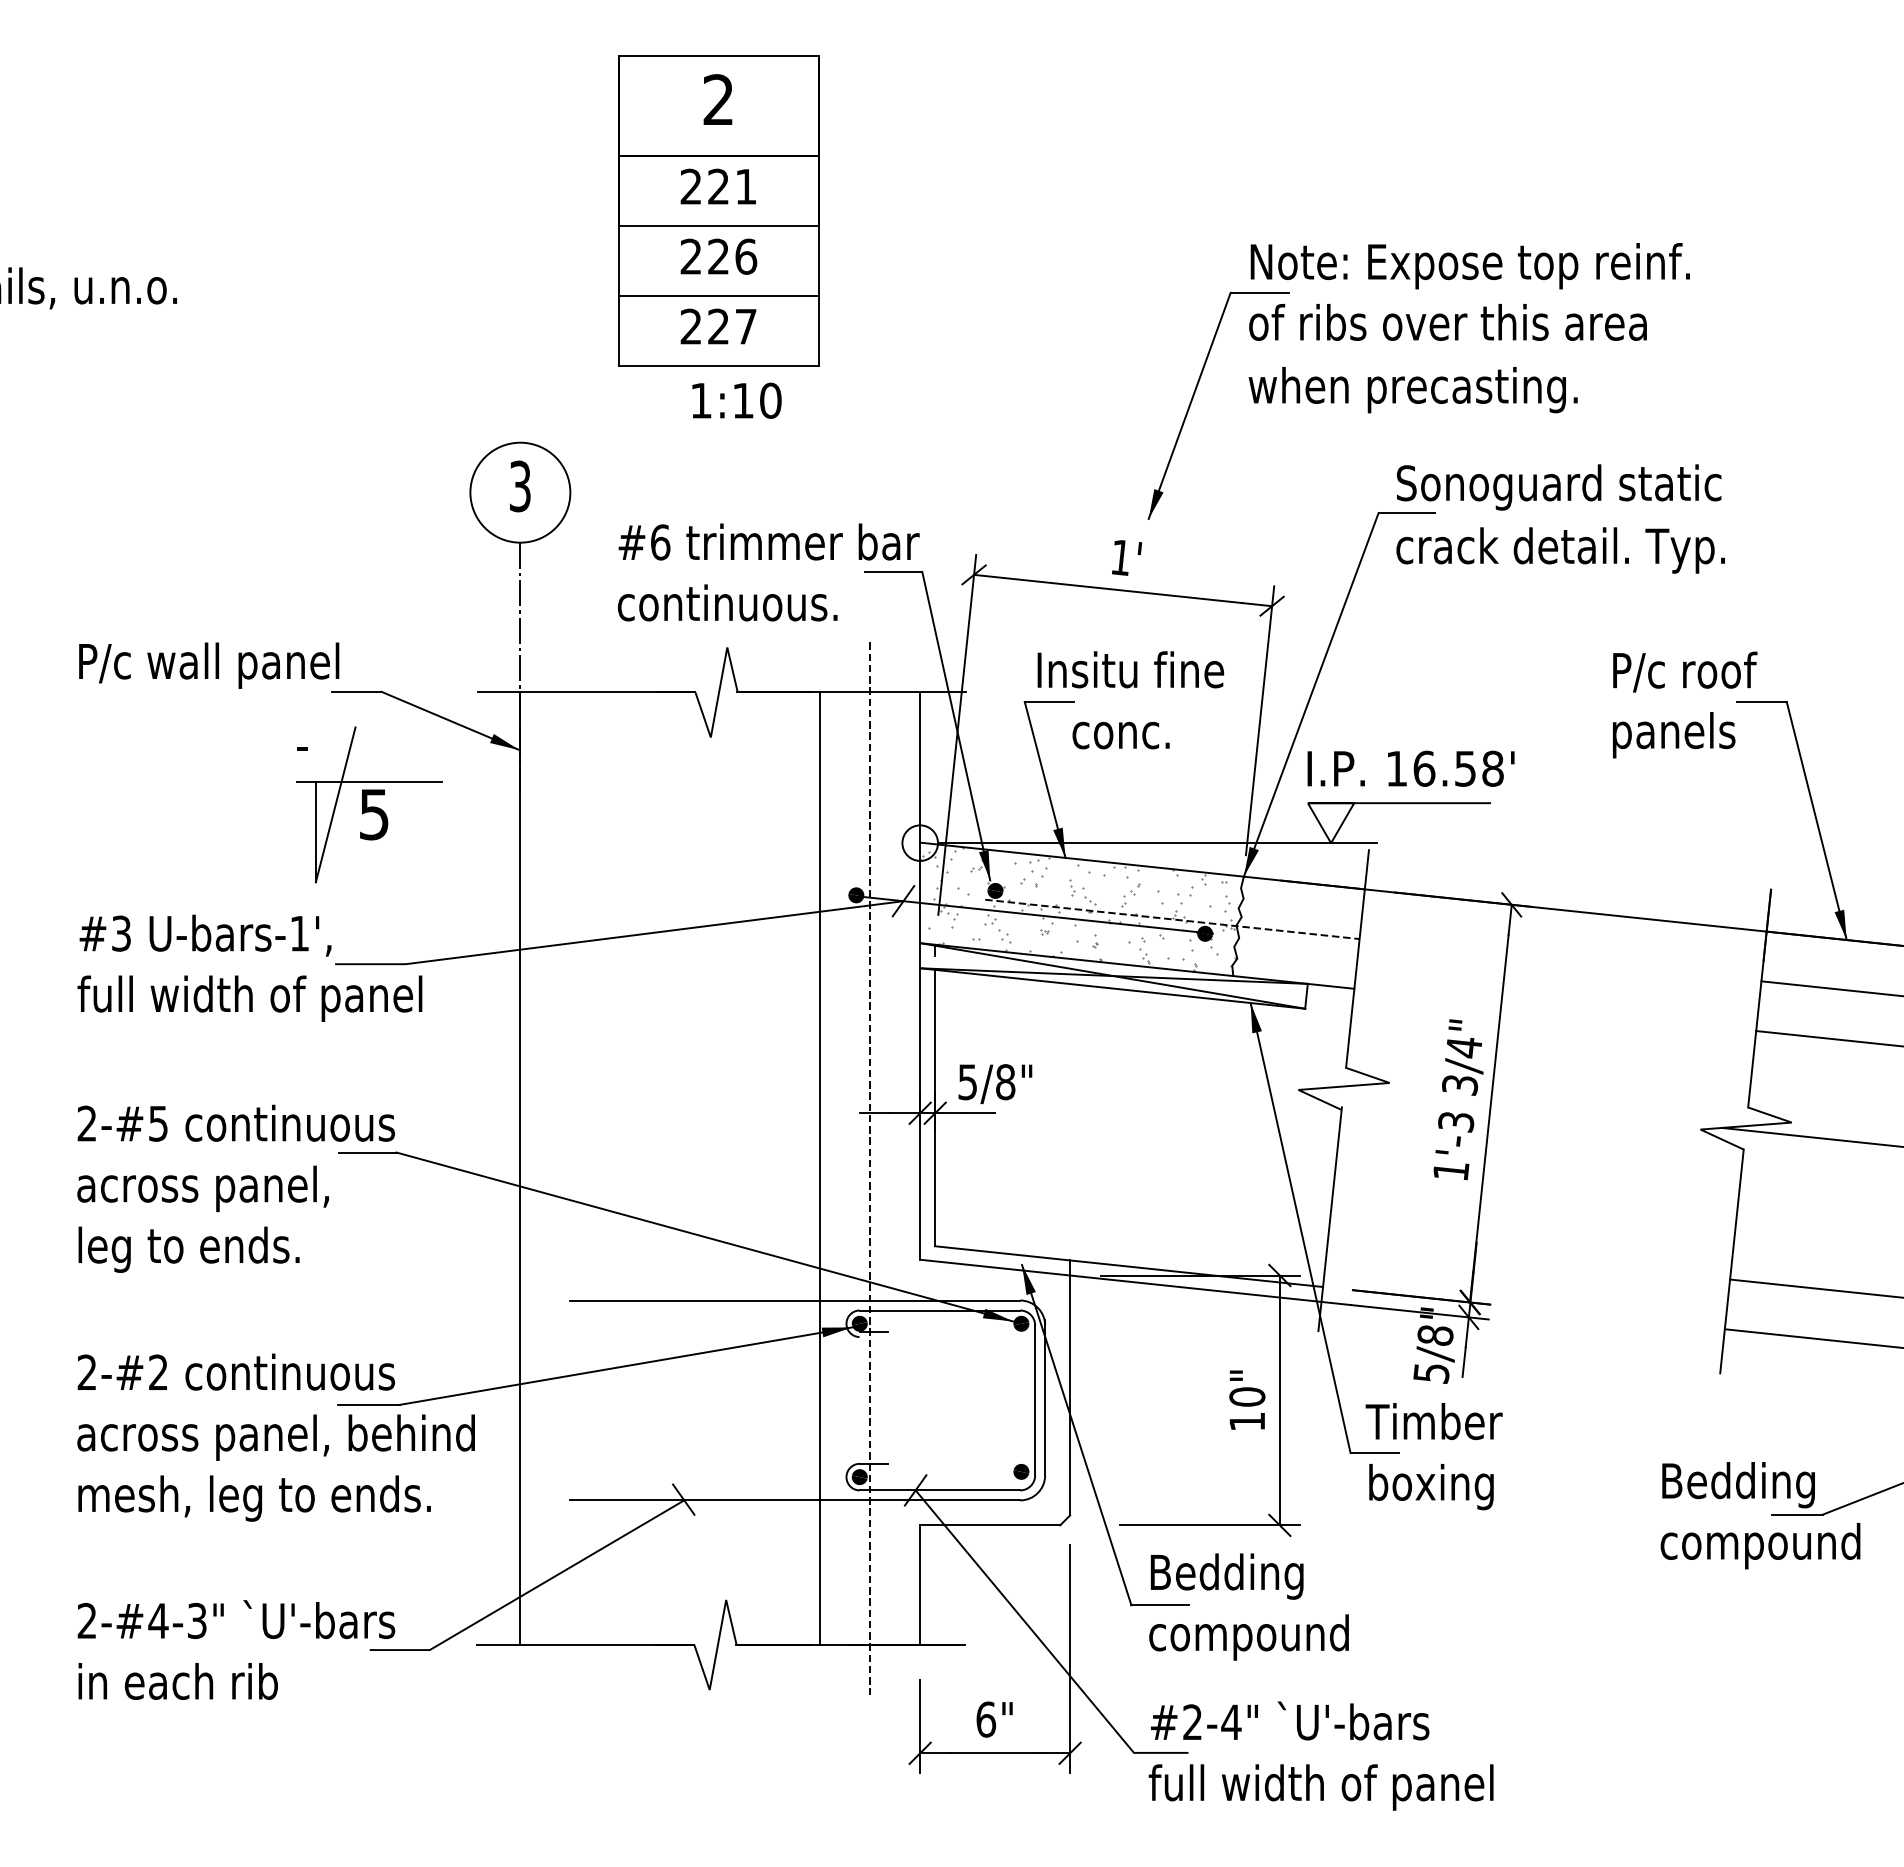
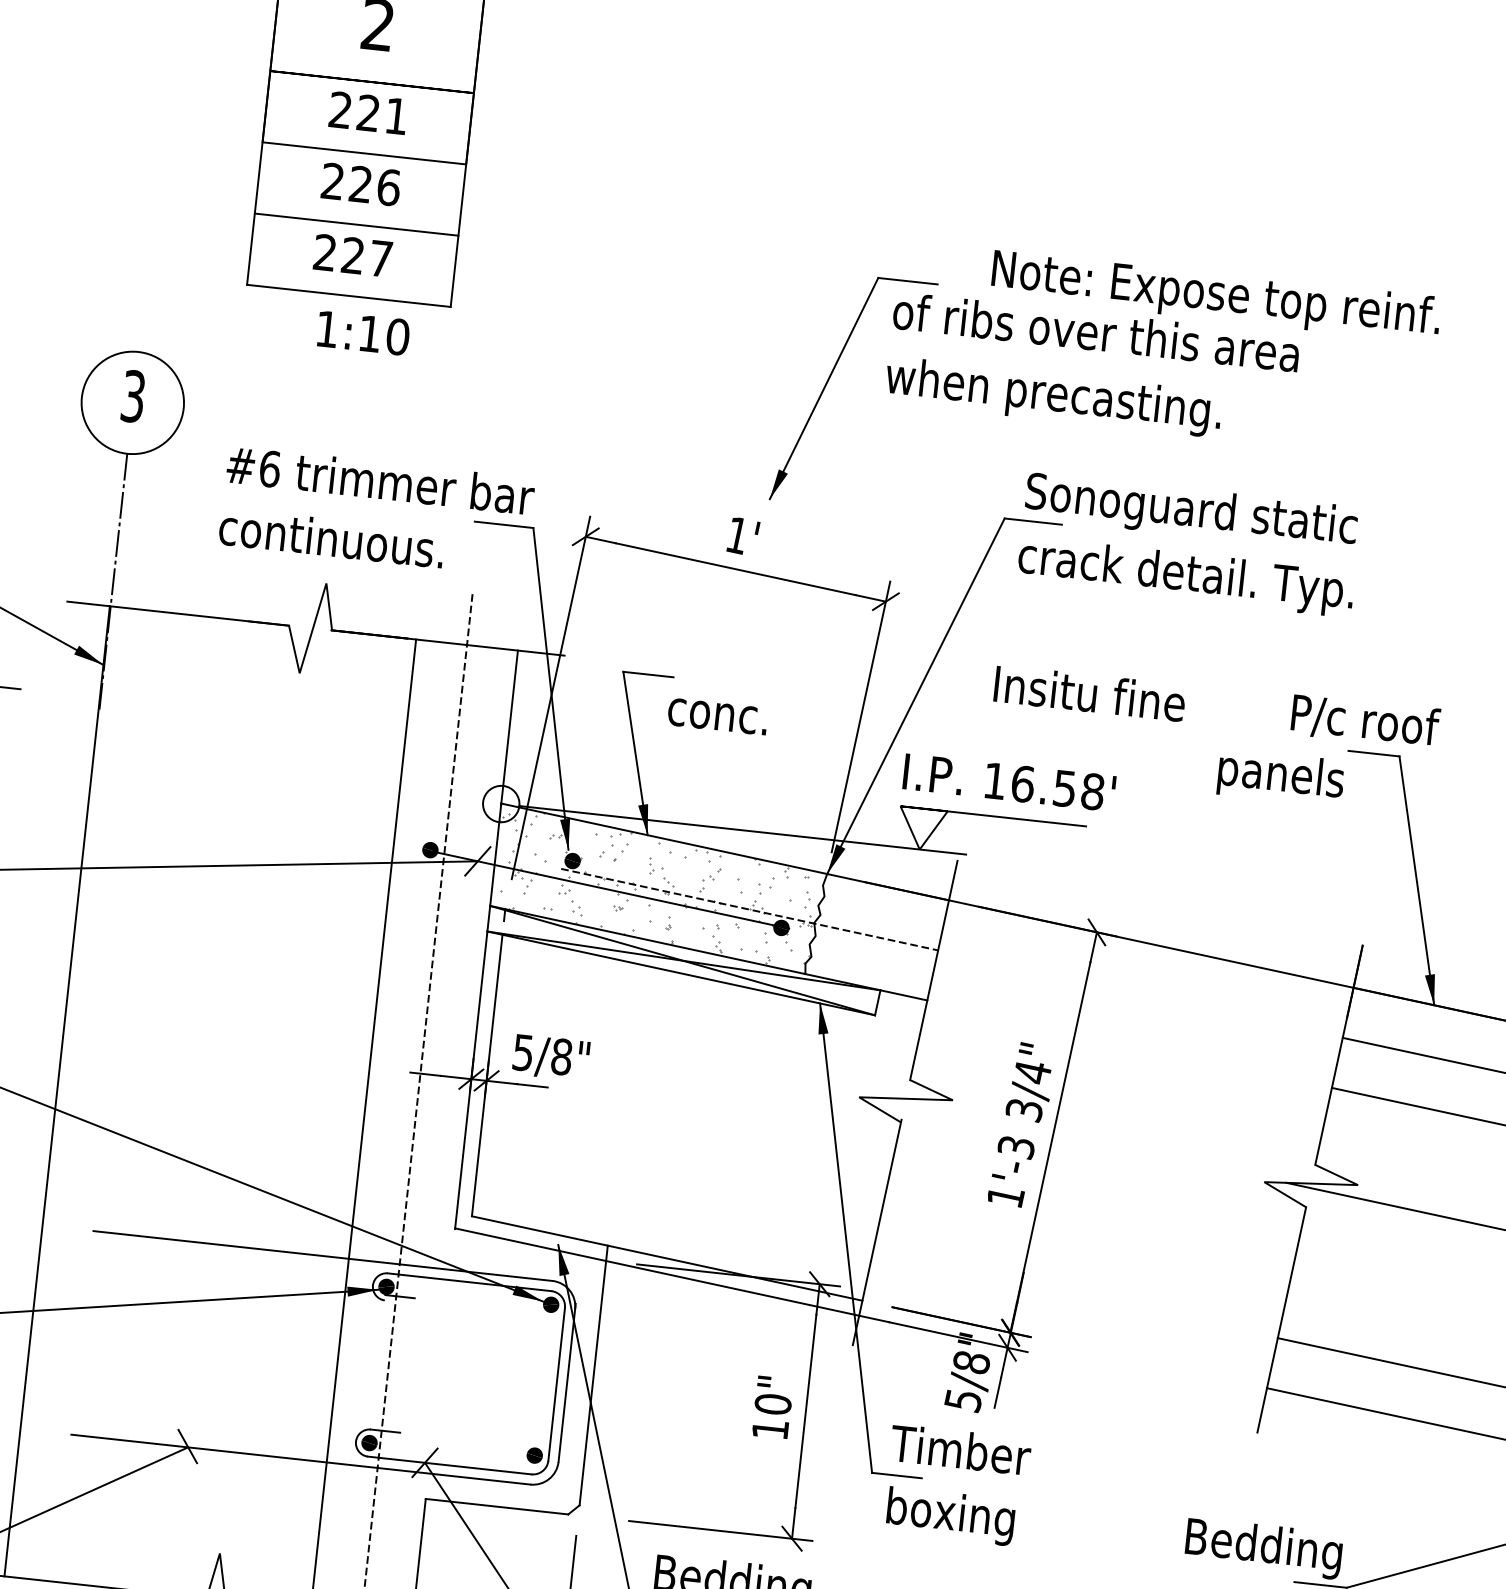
text: (1469, 266) -> (1215, 296), moved
text: (1130, 669) -> (1089, 693), moved
text: (1685, 671) -> (1365, 721), moved

